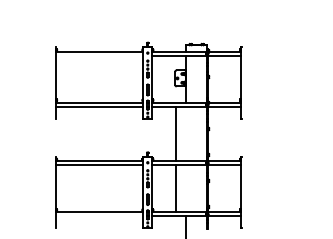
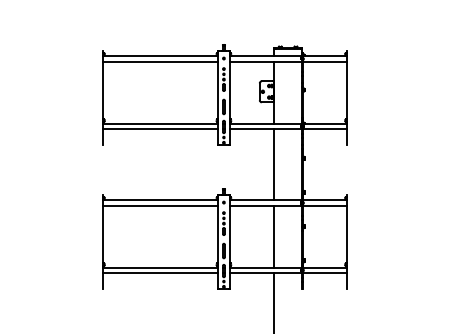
line: (99, 55) -> (160, 61), added
line: (175, 133) -> (274, 164), moved
line: (175, 188) -> (274, 236), moved
line: (99, 216) -> (160, 273), added

